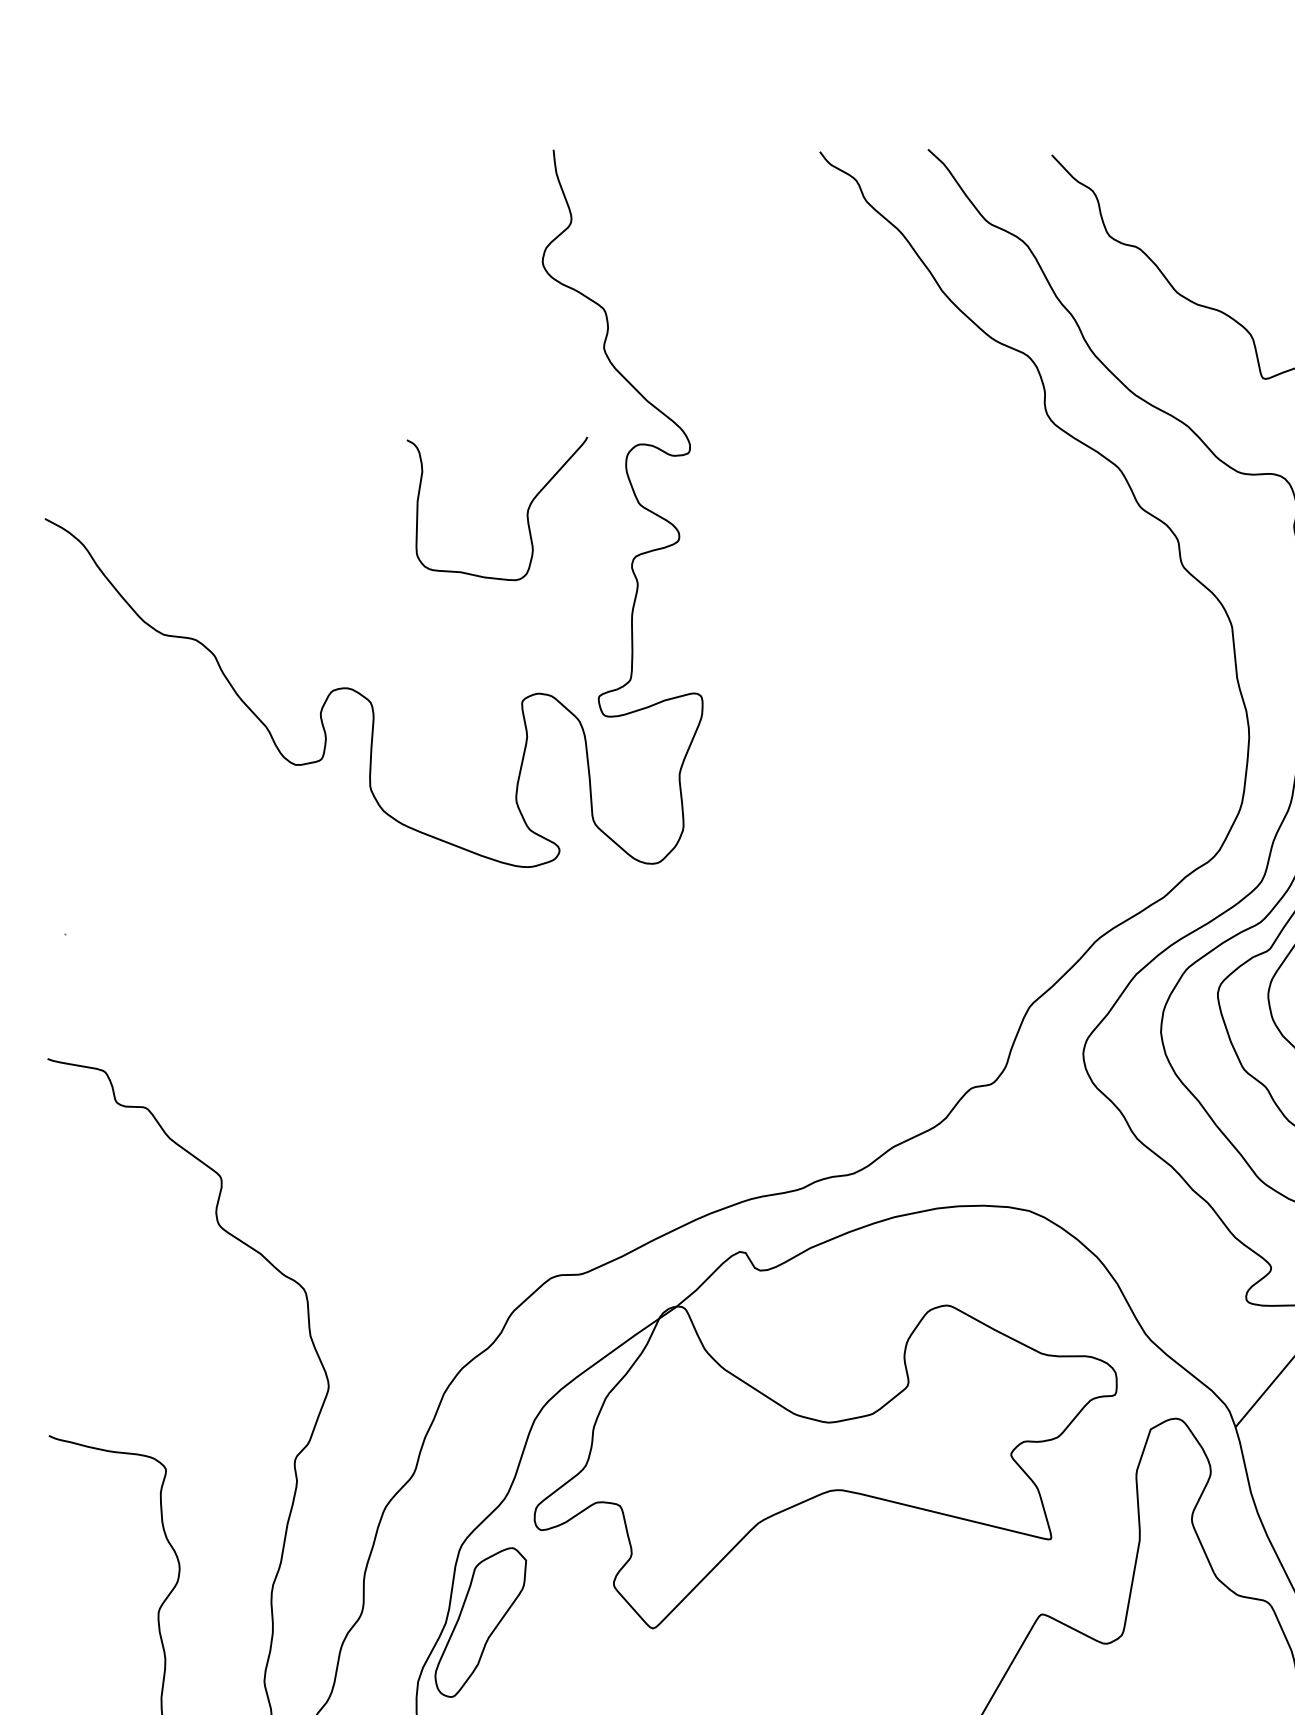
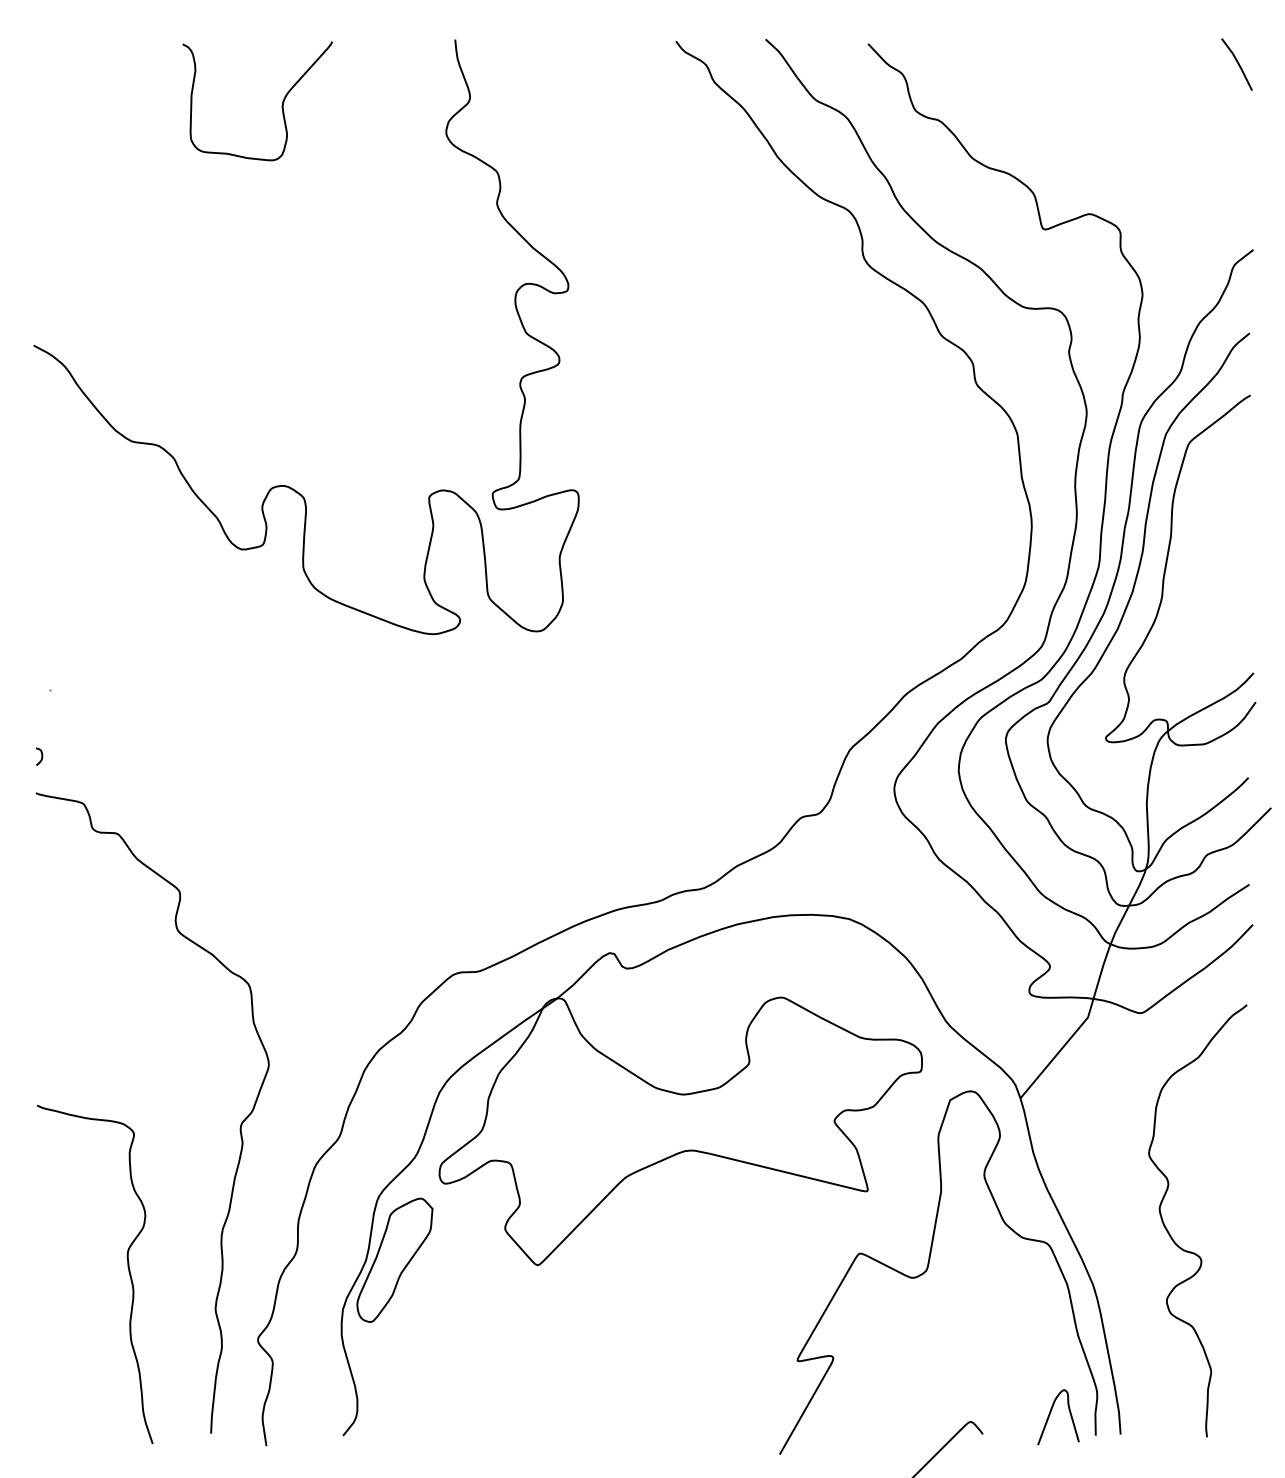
curve: (526, 514) -> (281, 105), moved
curve: (54, 1014) -> (41, 756), added

